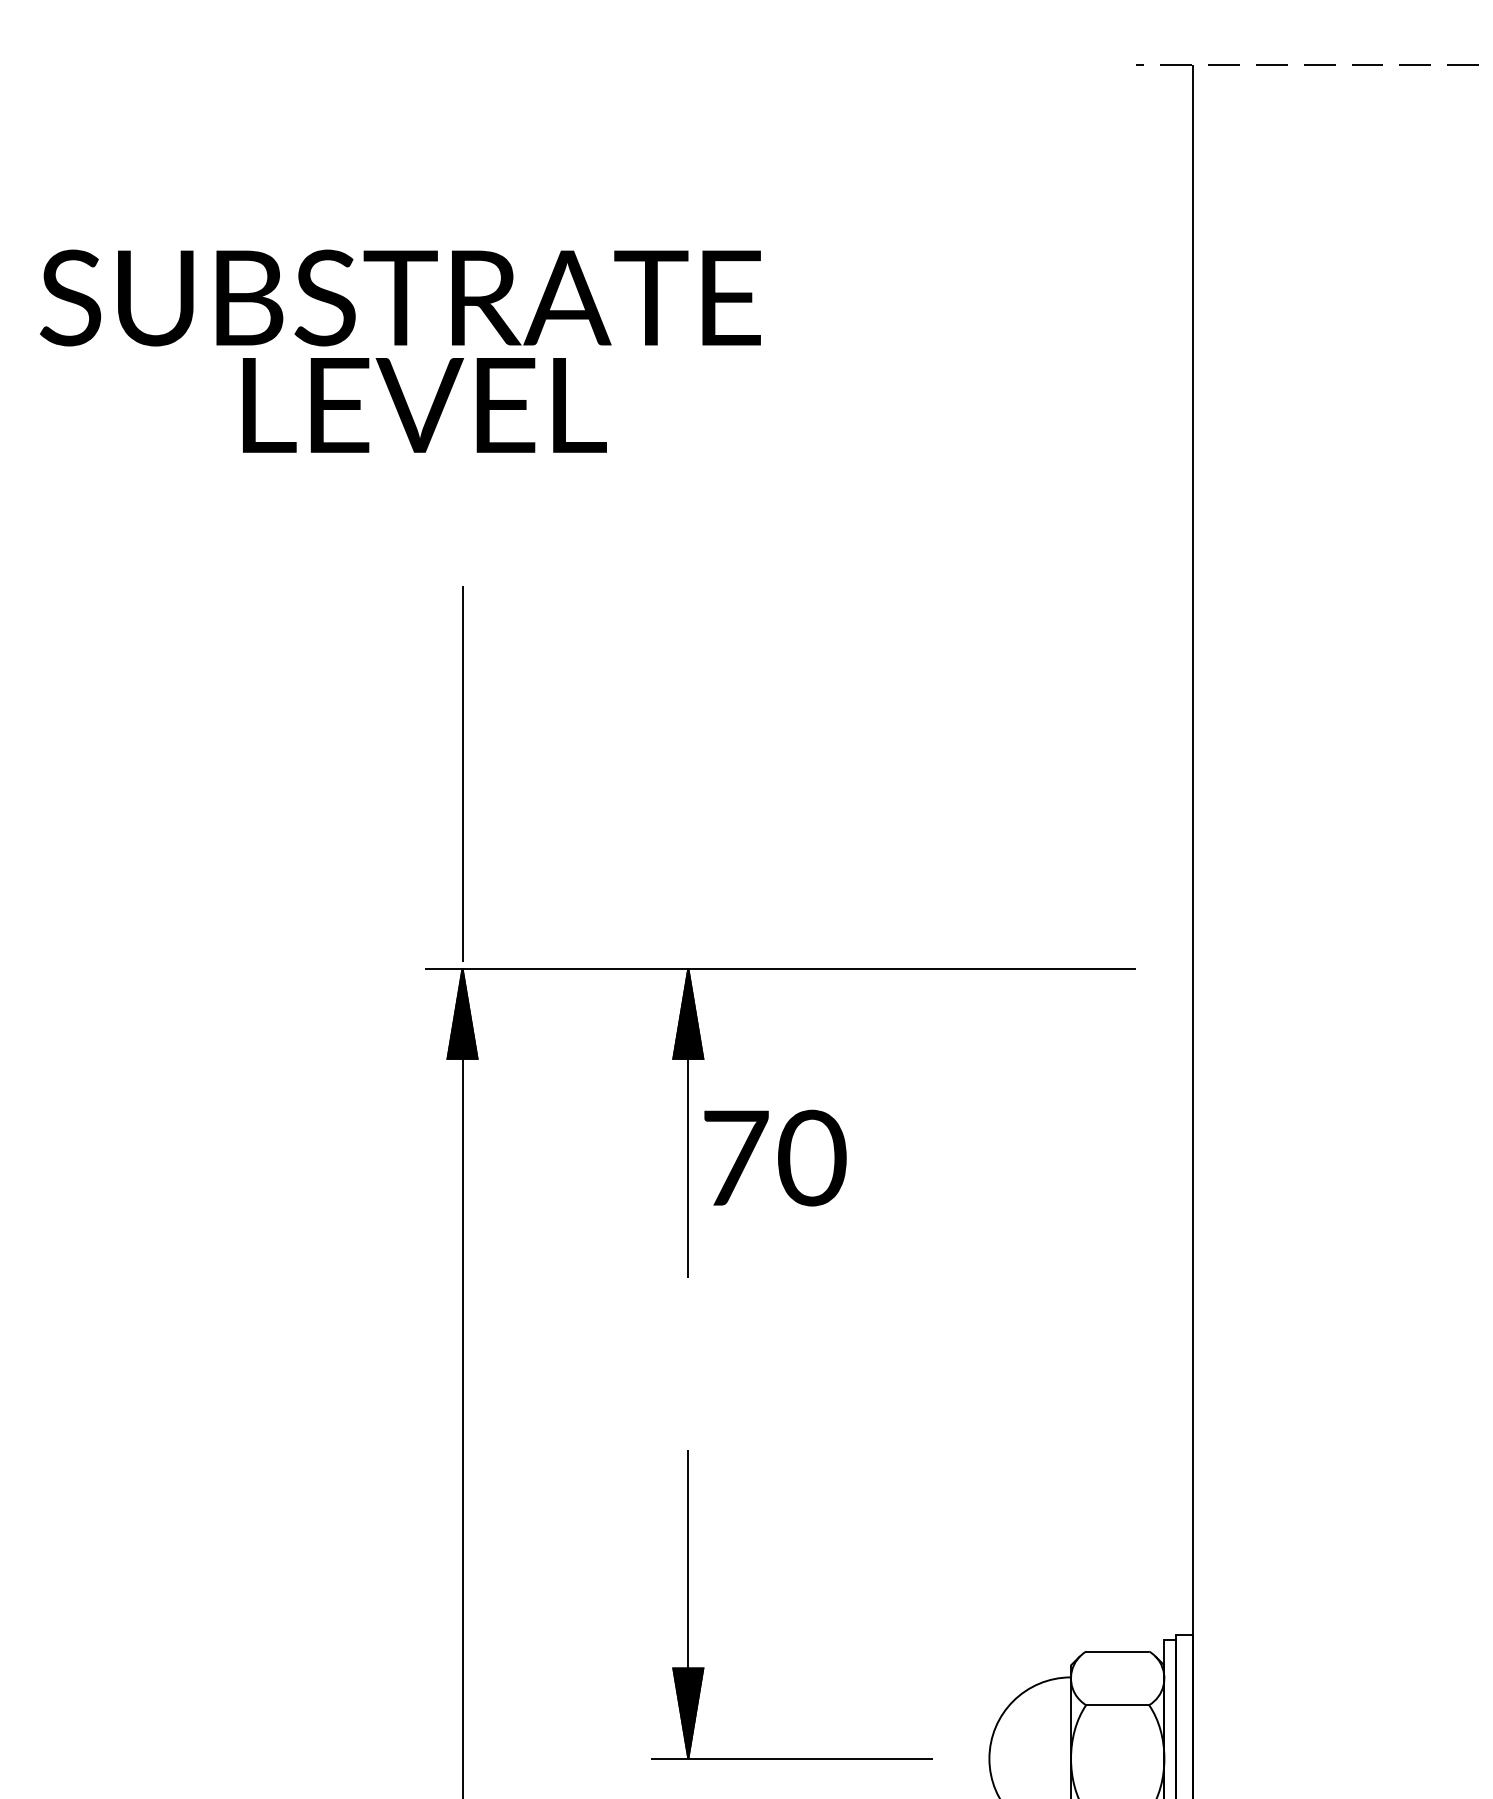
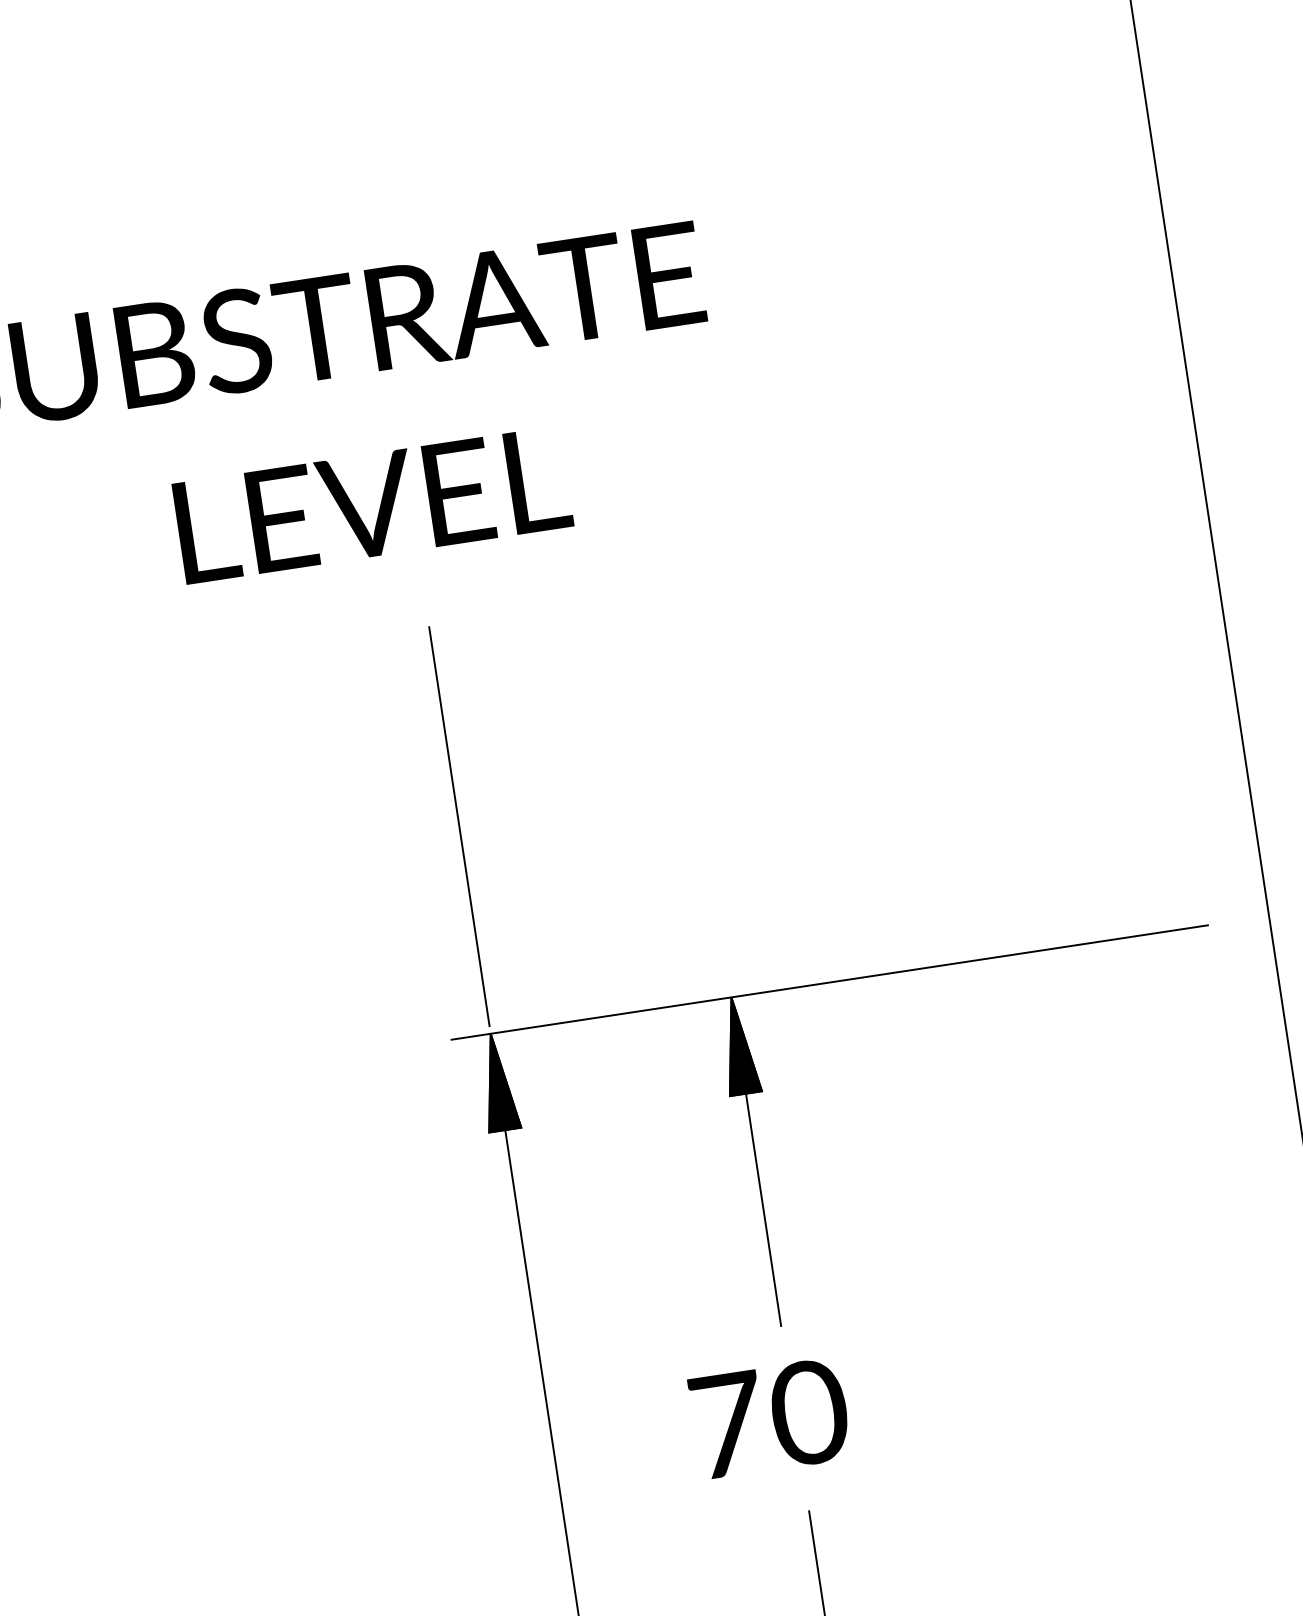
text: (424, 405) -> (372, 505), moved
text: (775, 1157) -> (770, 1417), moved

